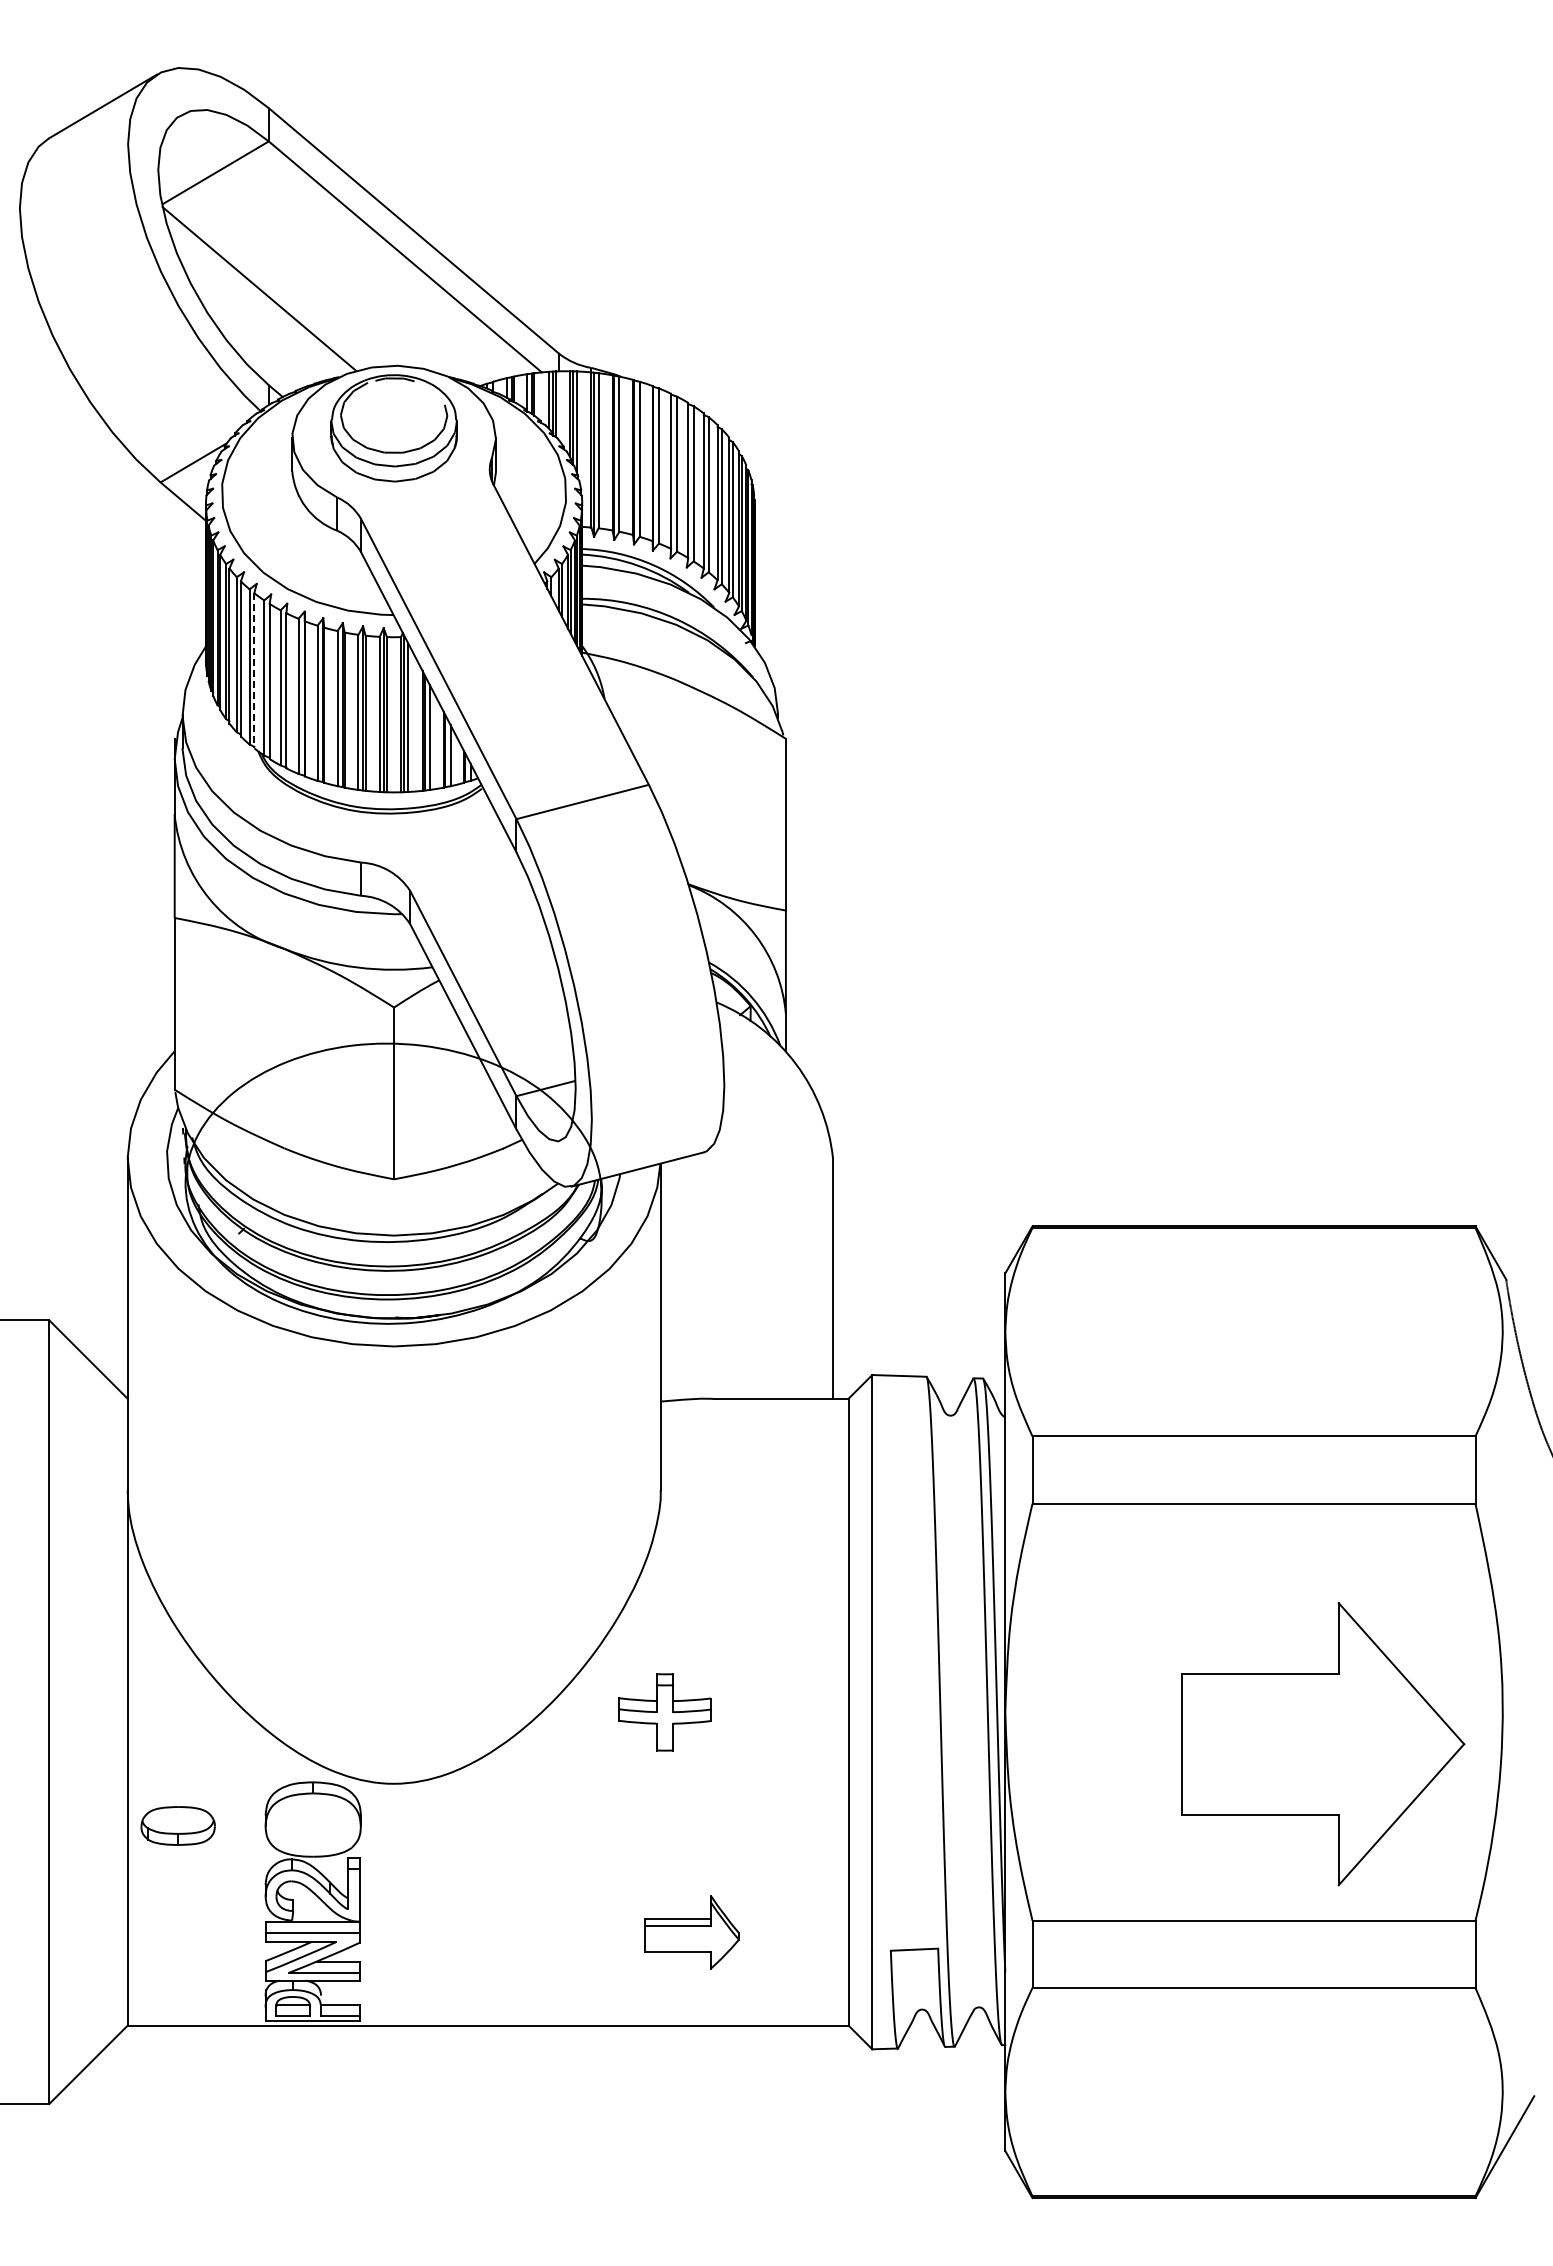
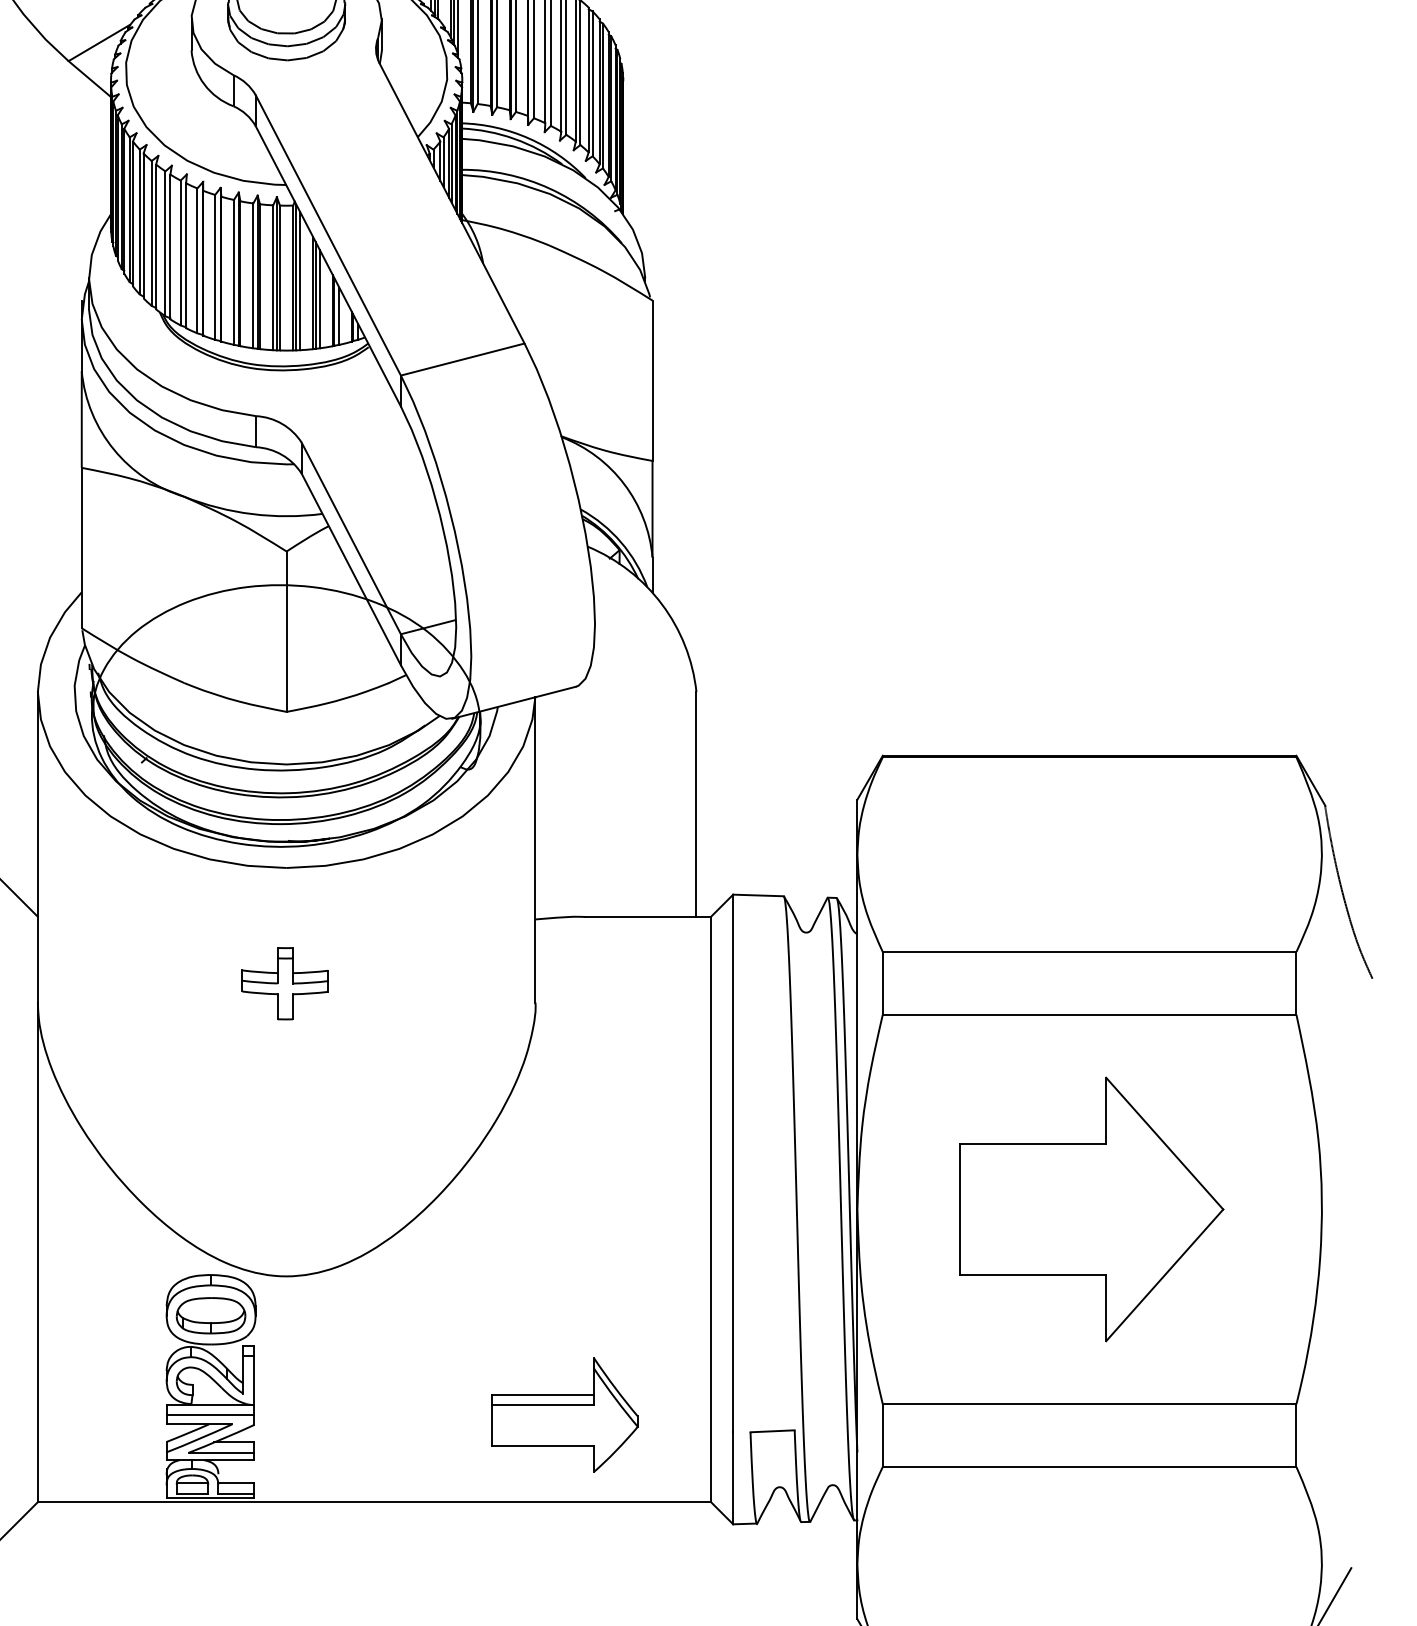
line: (254, 670) -> (156, 236), dashed -> solid
part: (664, 1712) -> (285, 983), moved
part: (1323, 1744) -> (1091, 1209), moved
part: (177, 1825) -> (210, 1315), moved
part: (691, 1931) -> (564, 1414), size x1.67

